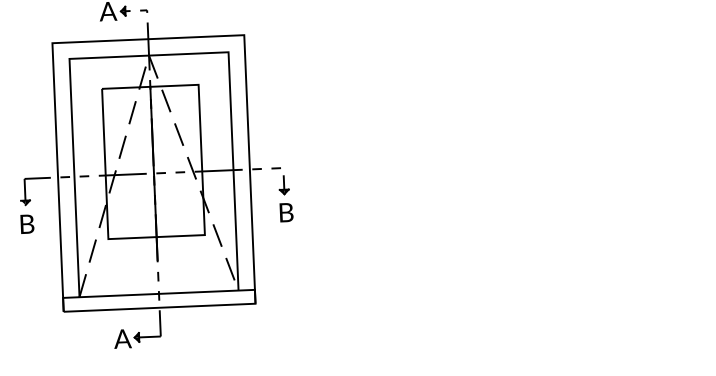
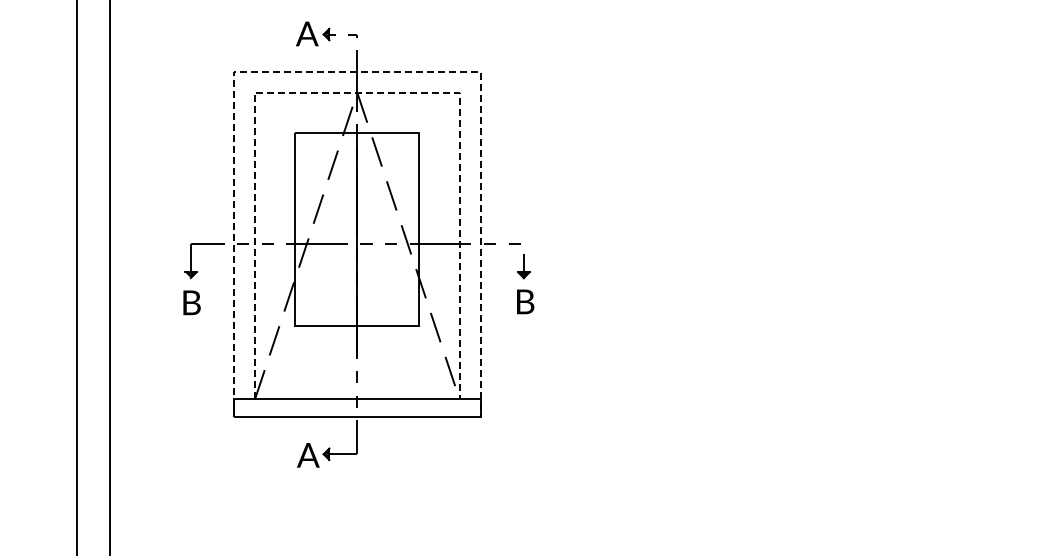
line: (148, 39) -> (357, 71), solid -> dashed
line: (149, 55) -> (357, 92), solid -> dashed

